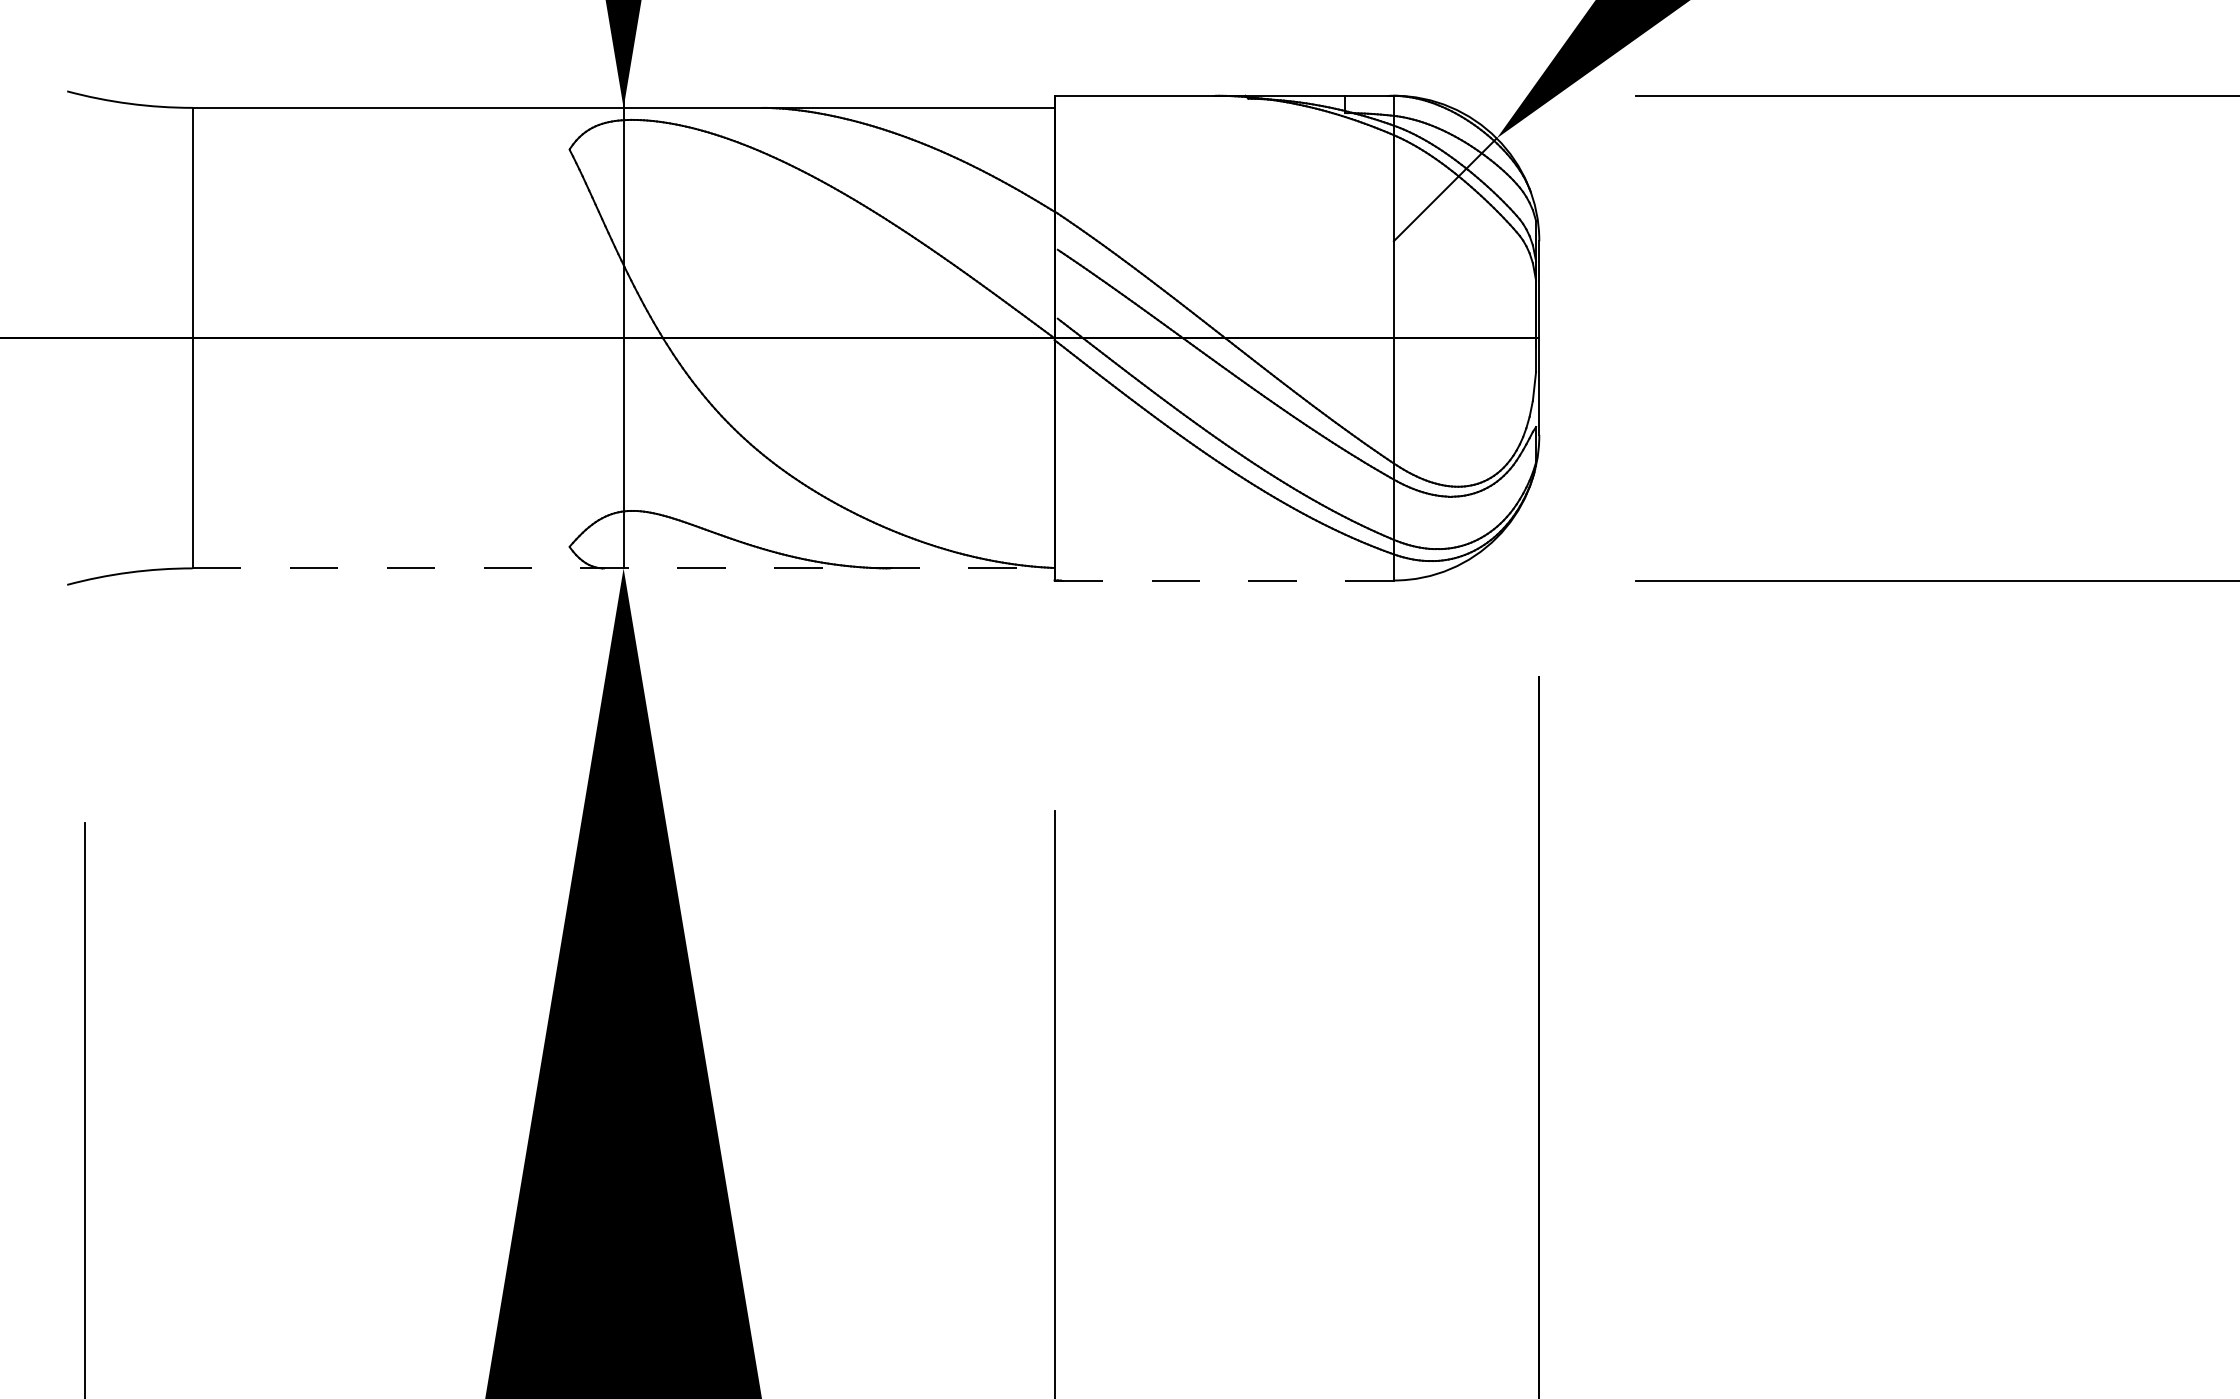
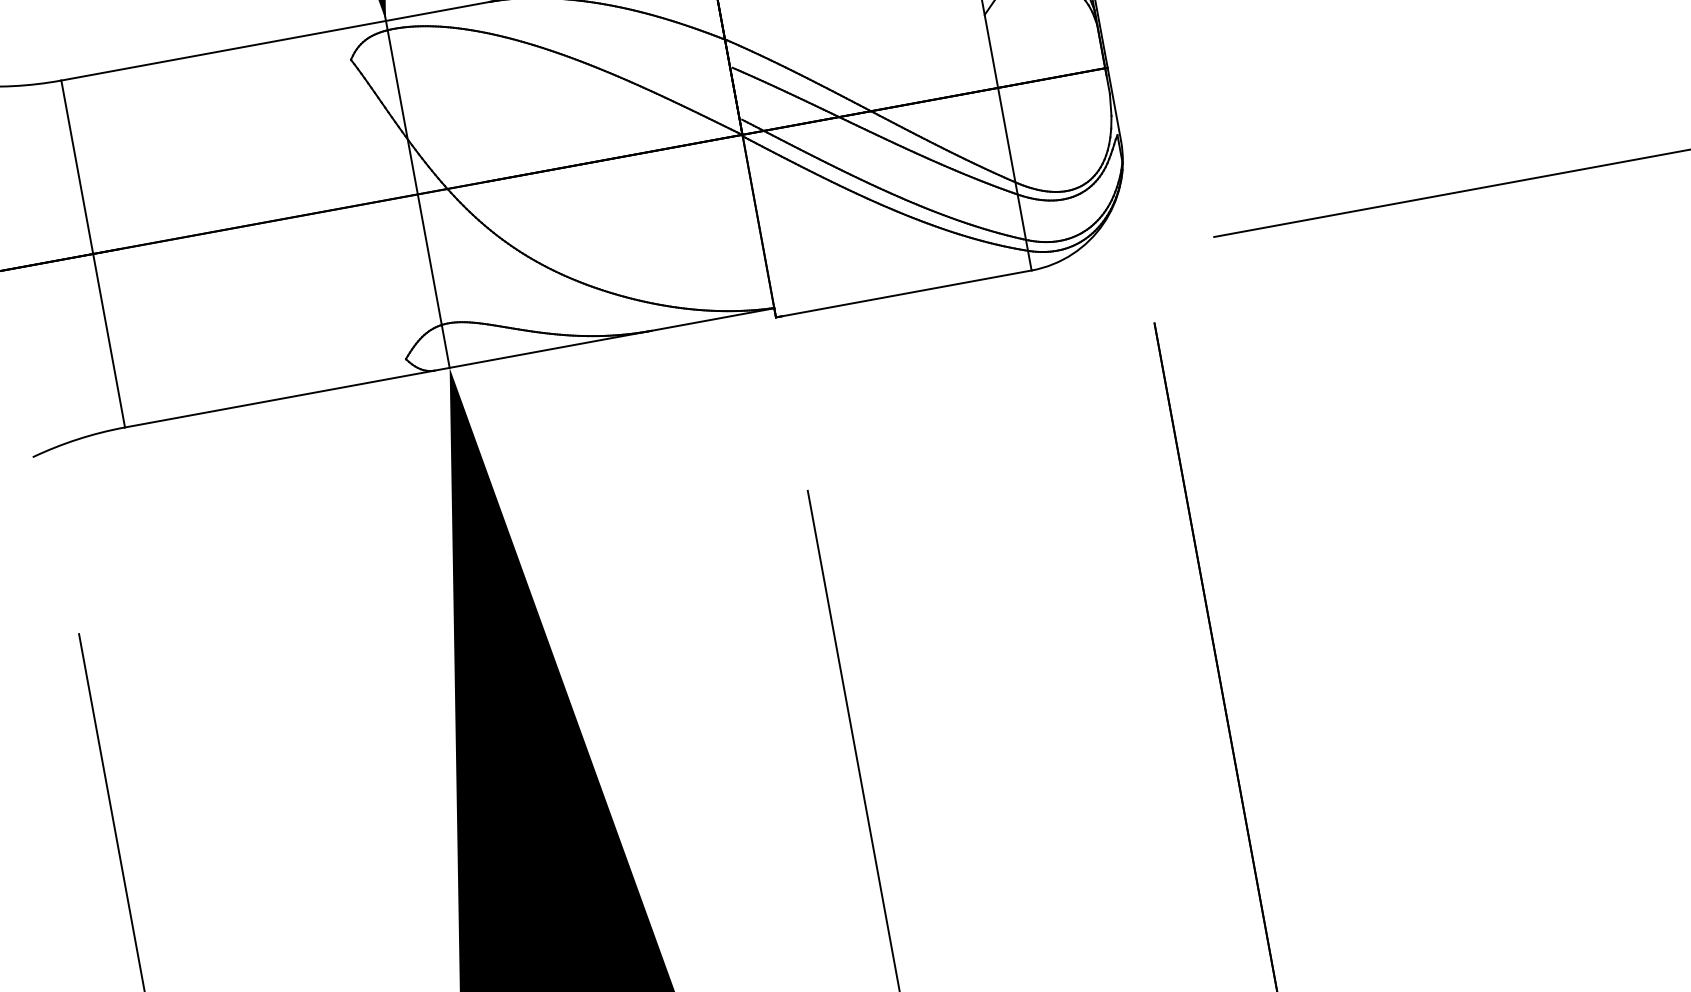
line: (623, 568) -> (449, 367), dashed -> solid
line: (1224, 580) -> (904, 293), dashed -> solid

